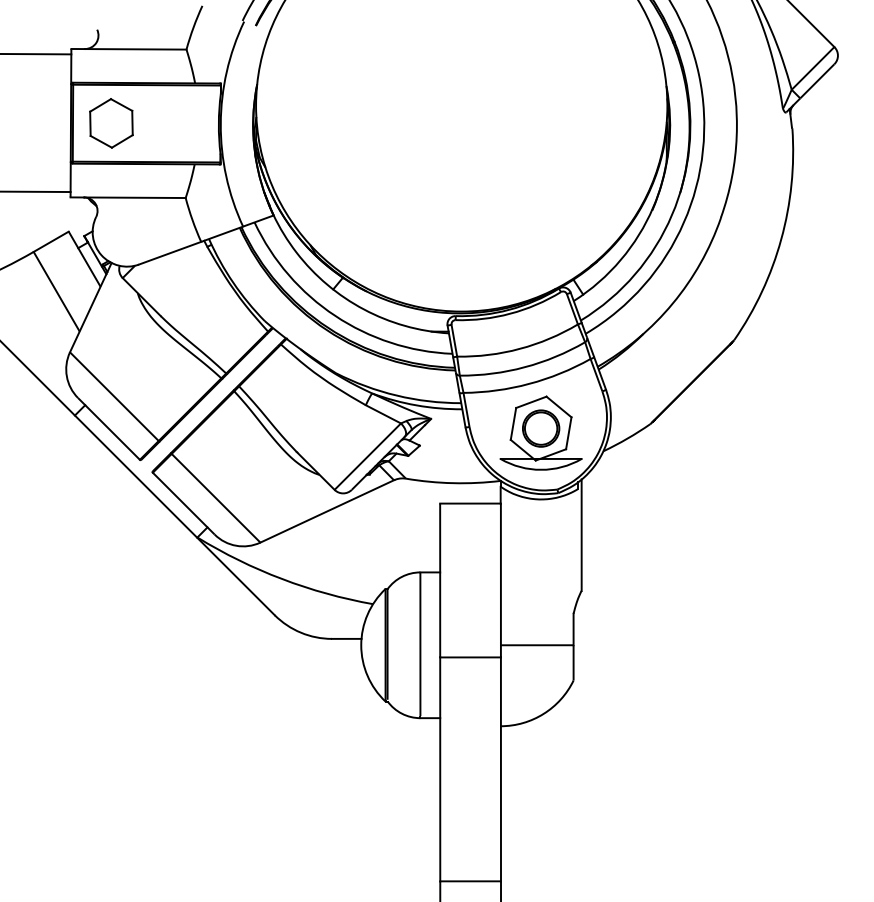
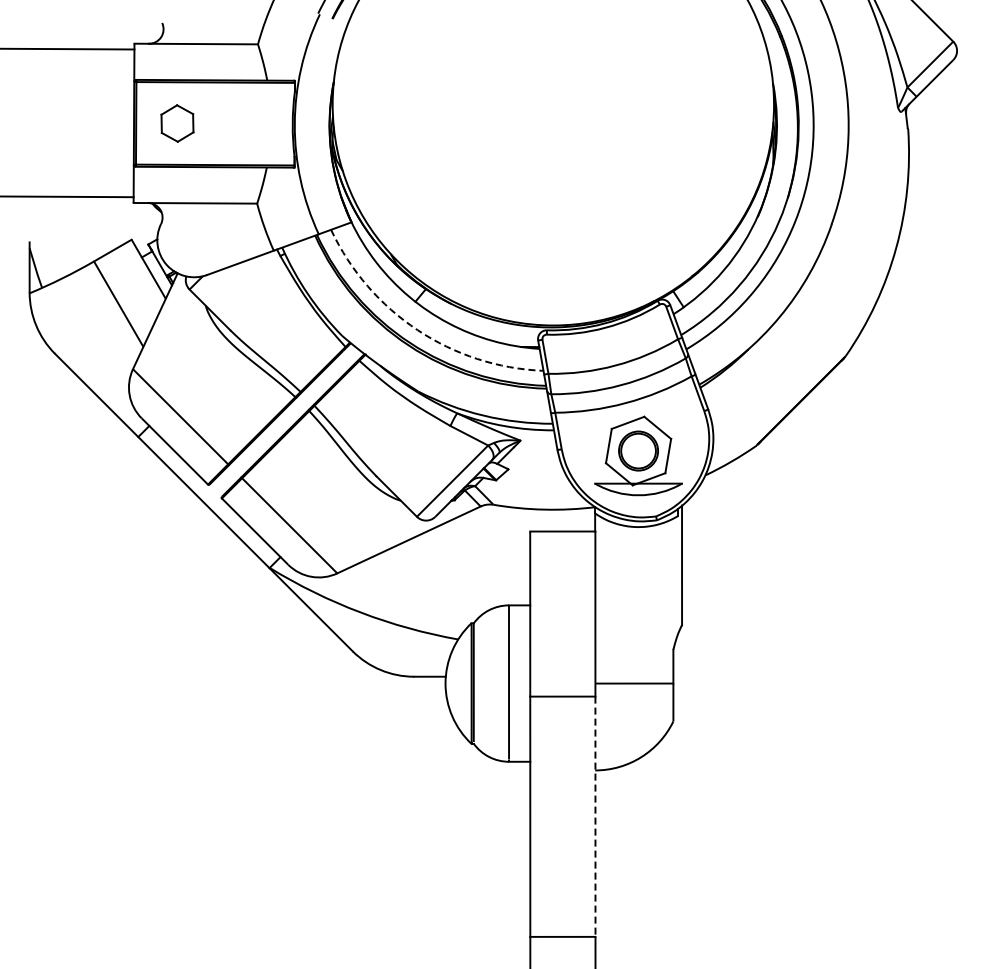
part: (111, 123) -> (177, 123), size x0.7
arc: (335, 316) -> (417, 330), solid -> dashed
line: (501, 770) -> (595, 817), solid -> dashed

